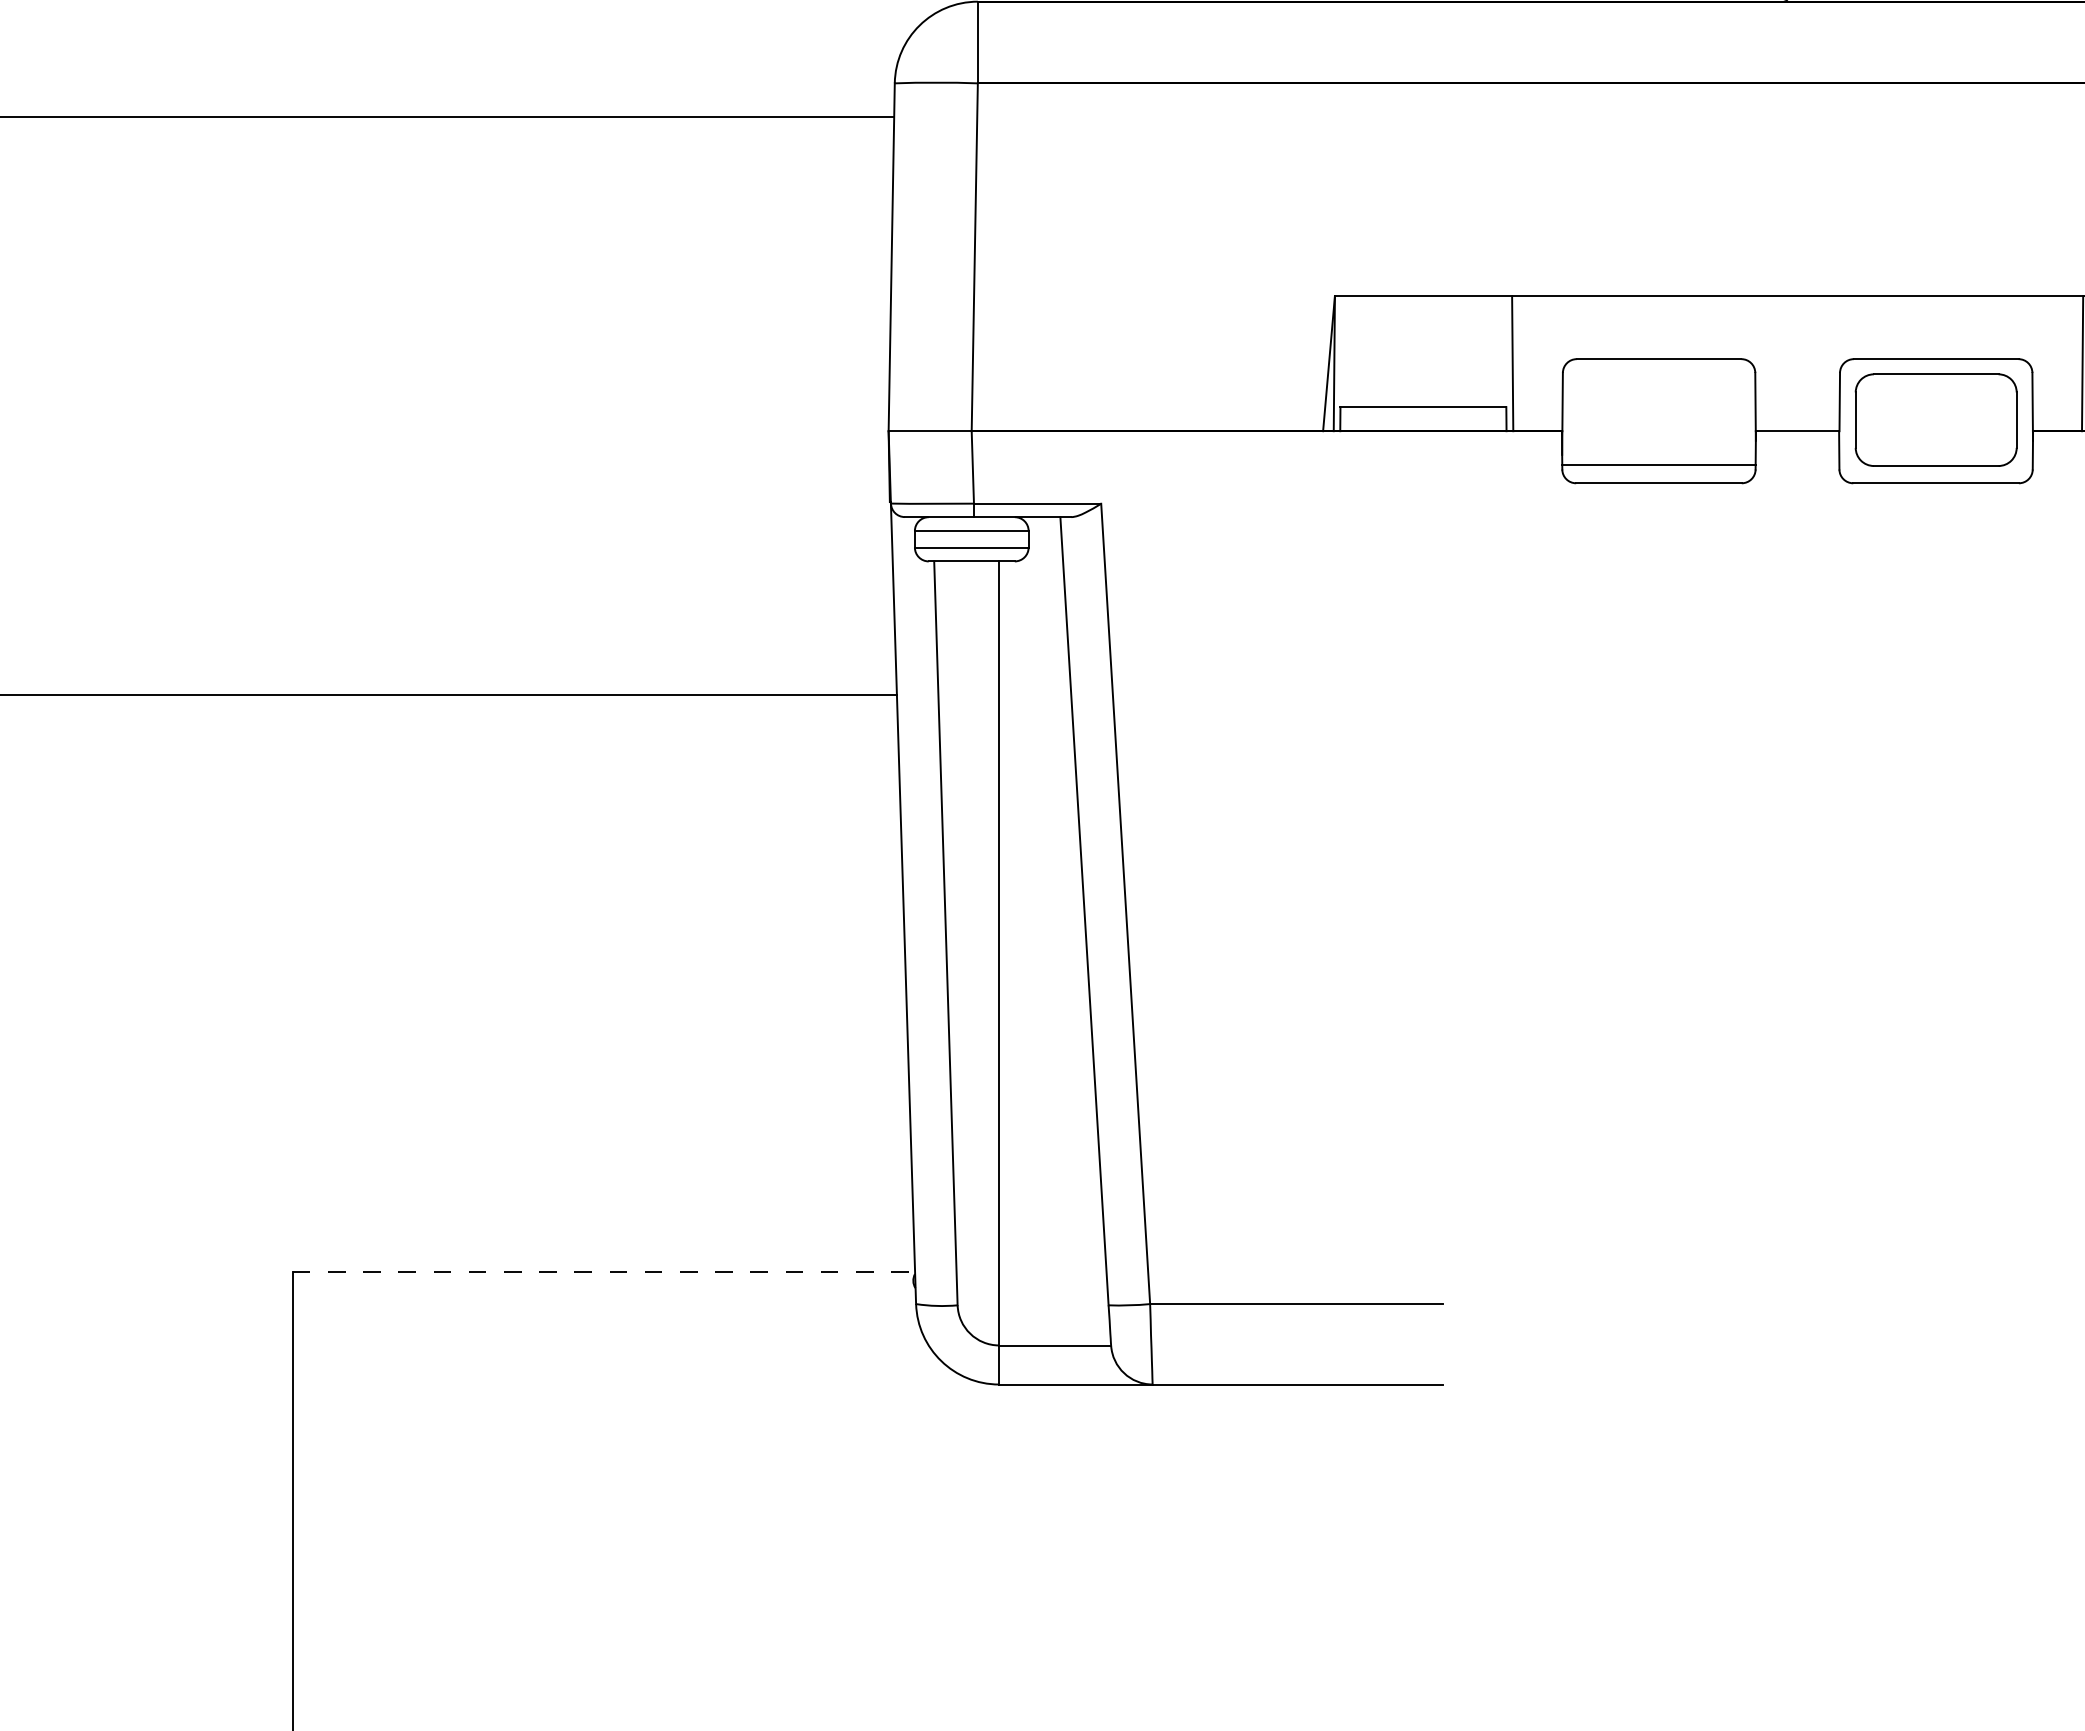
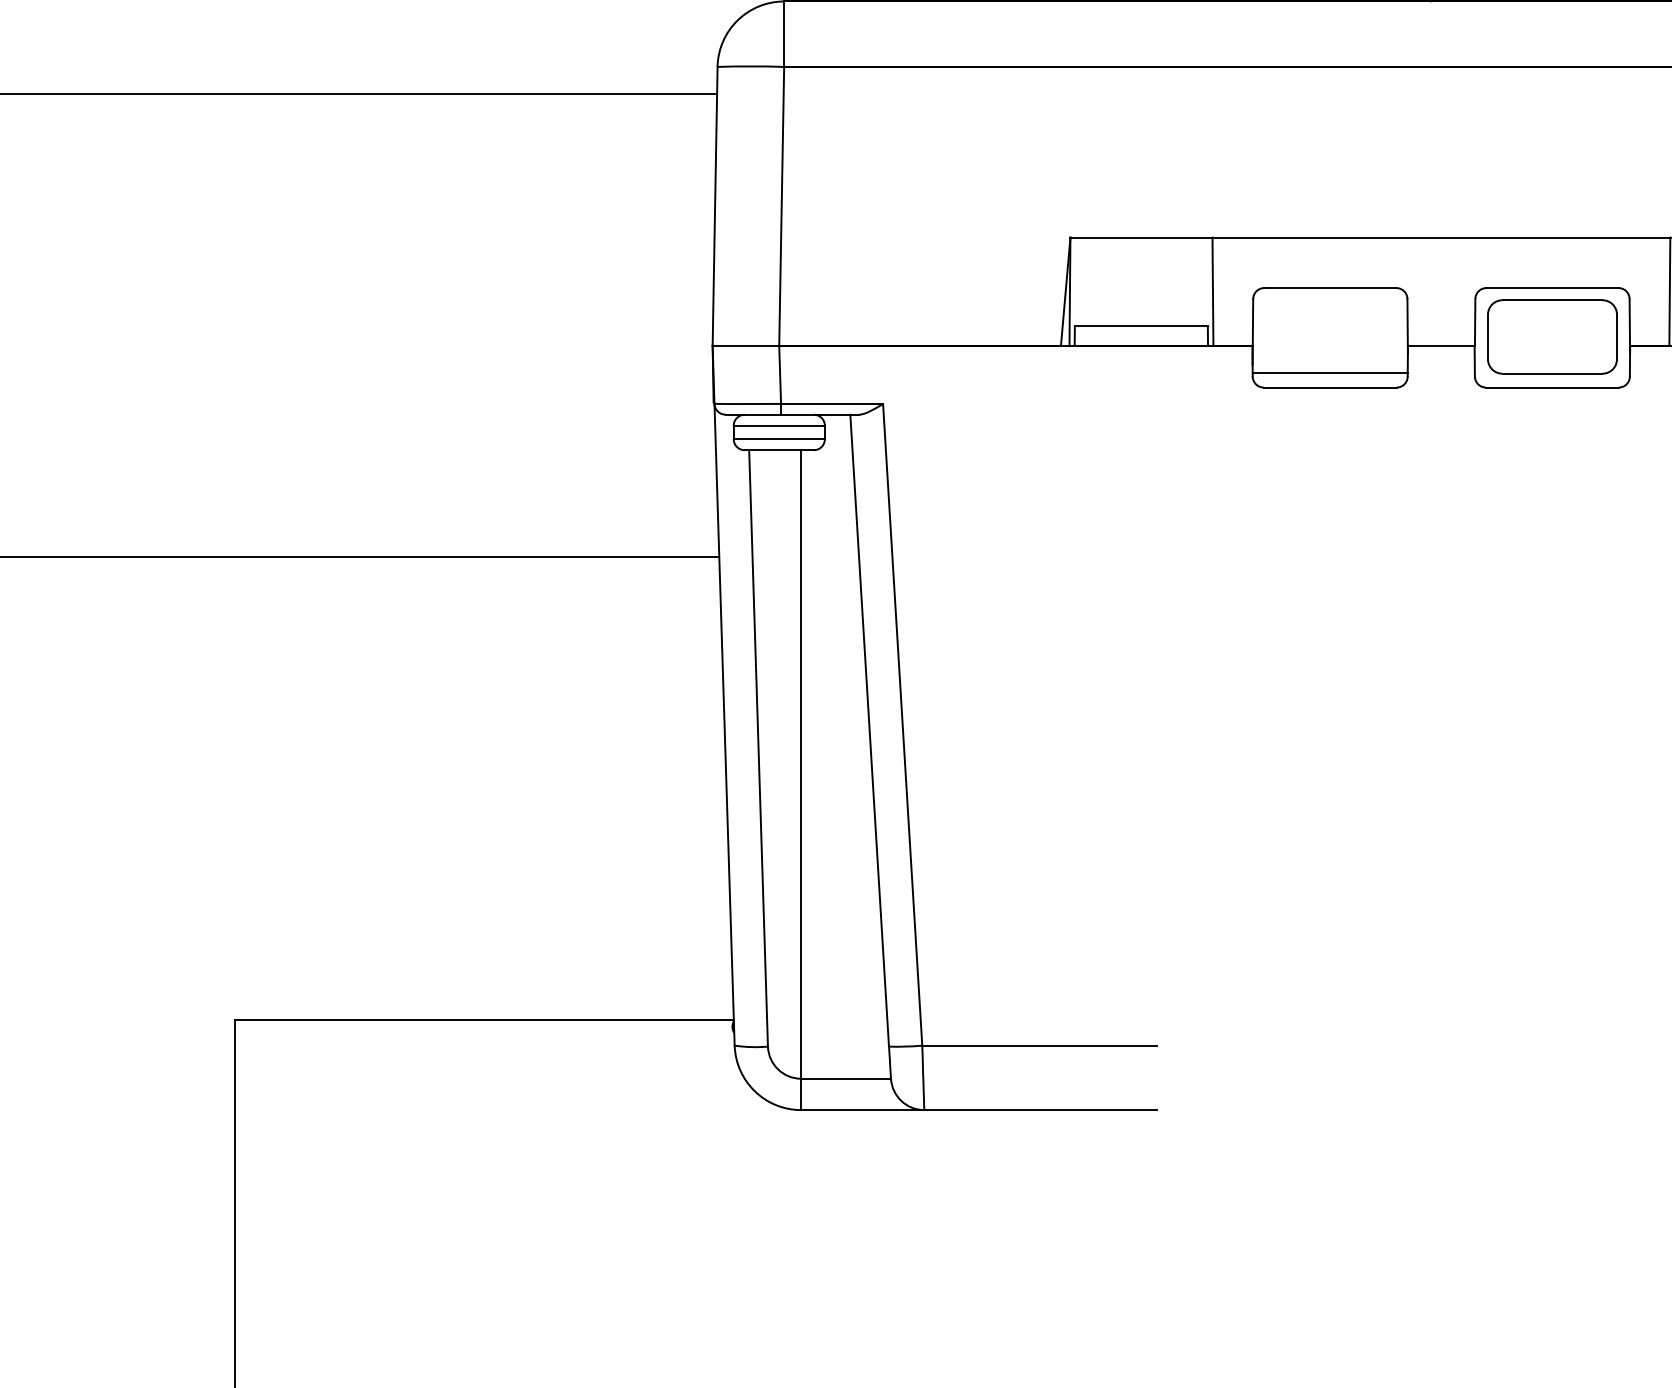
line: (604, 1271) -> (484, 1019), dashed -> solid

